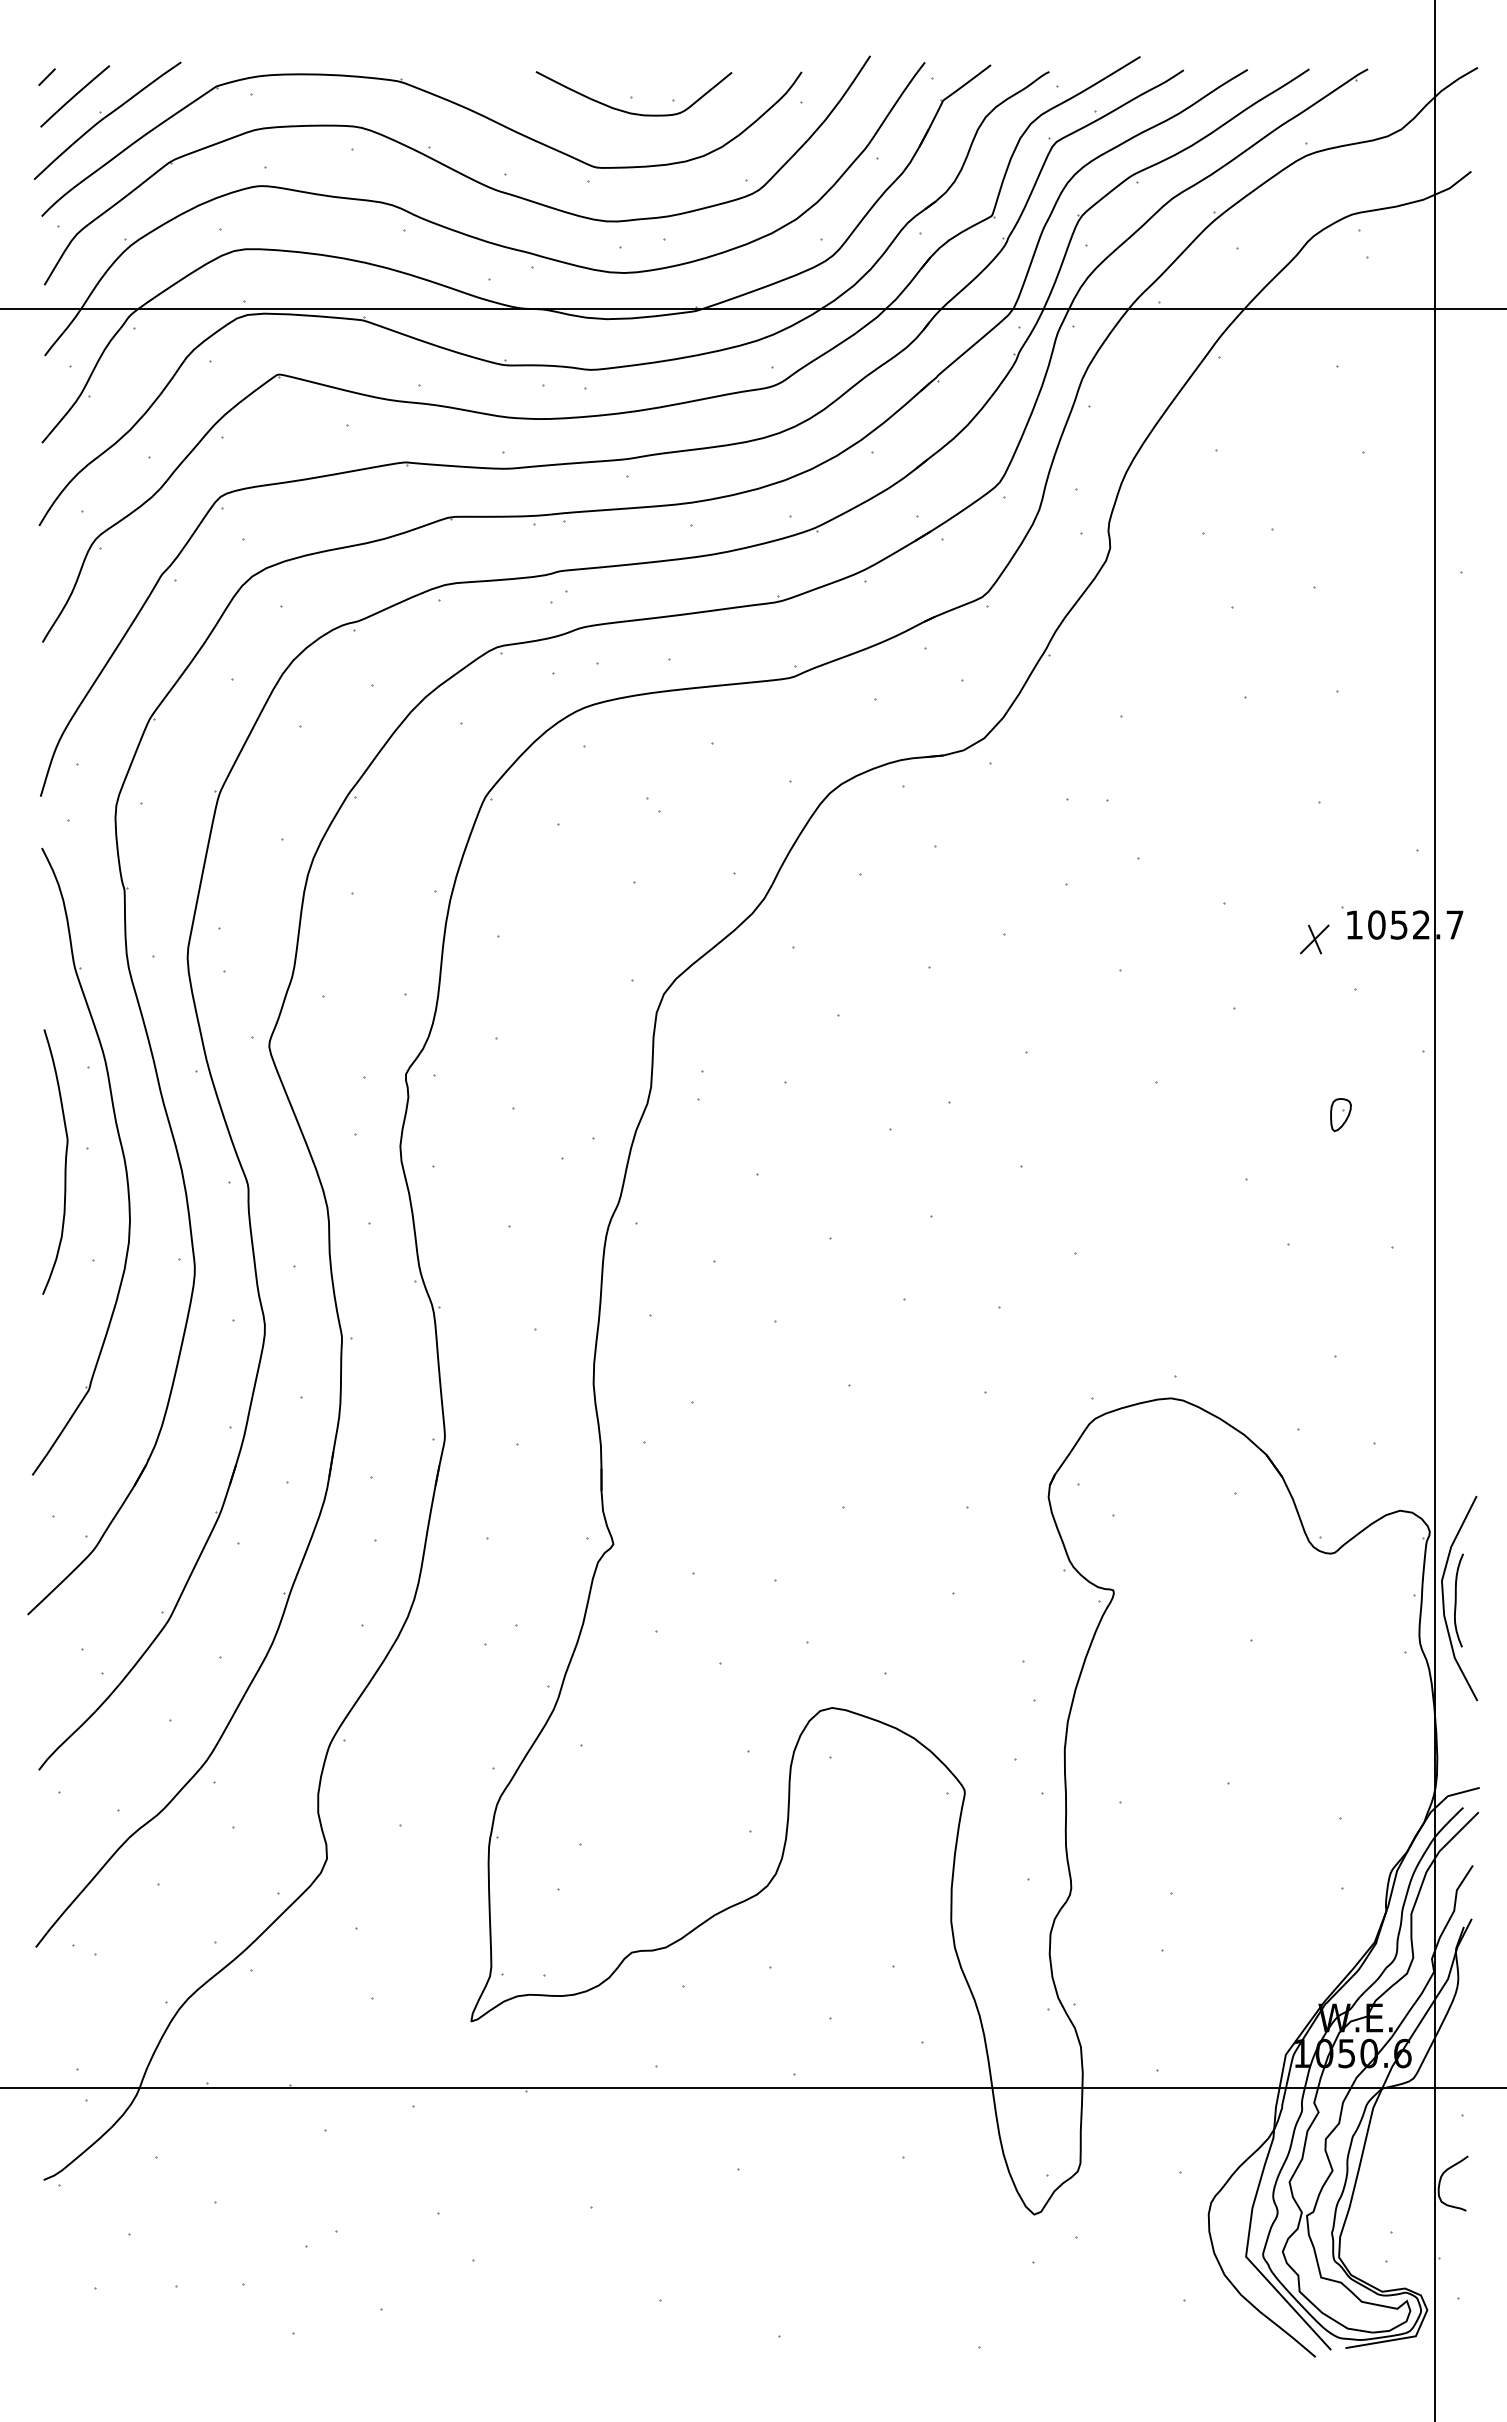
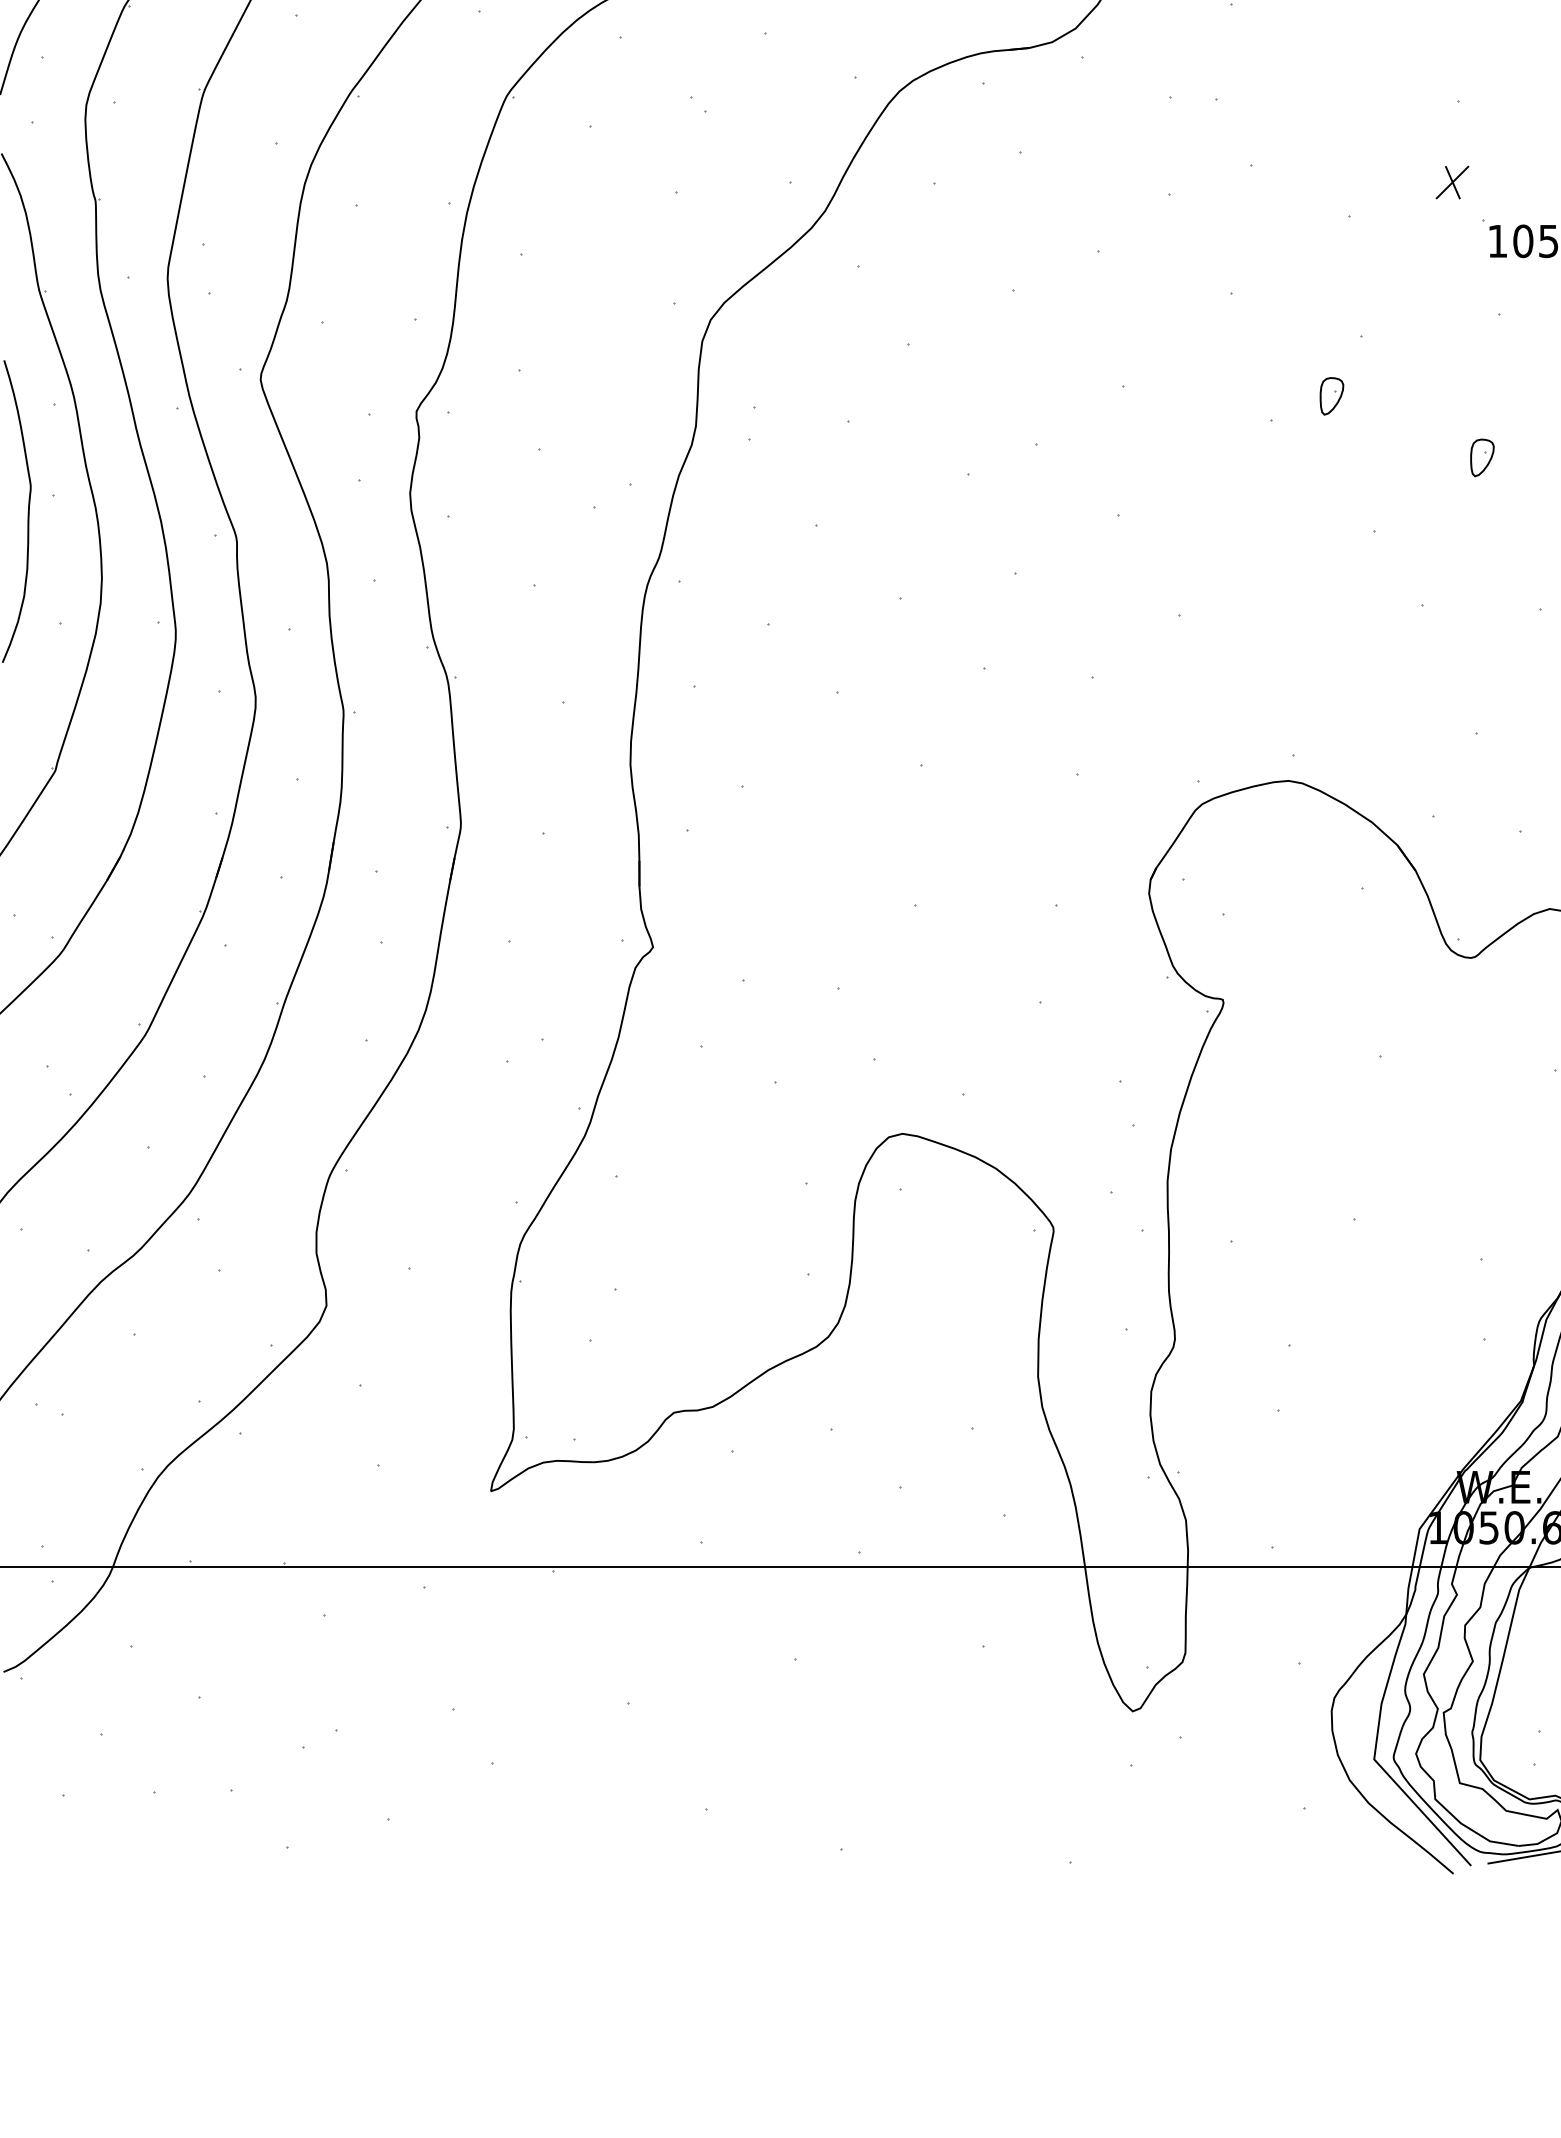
part: (1314, 939) -> (1452, 182), moved
part: (1208, 1061) -> (1331, 396), added

